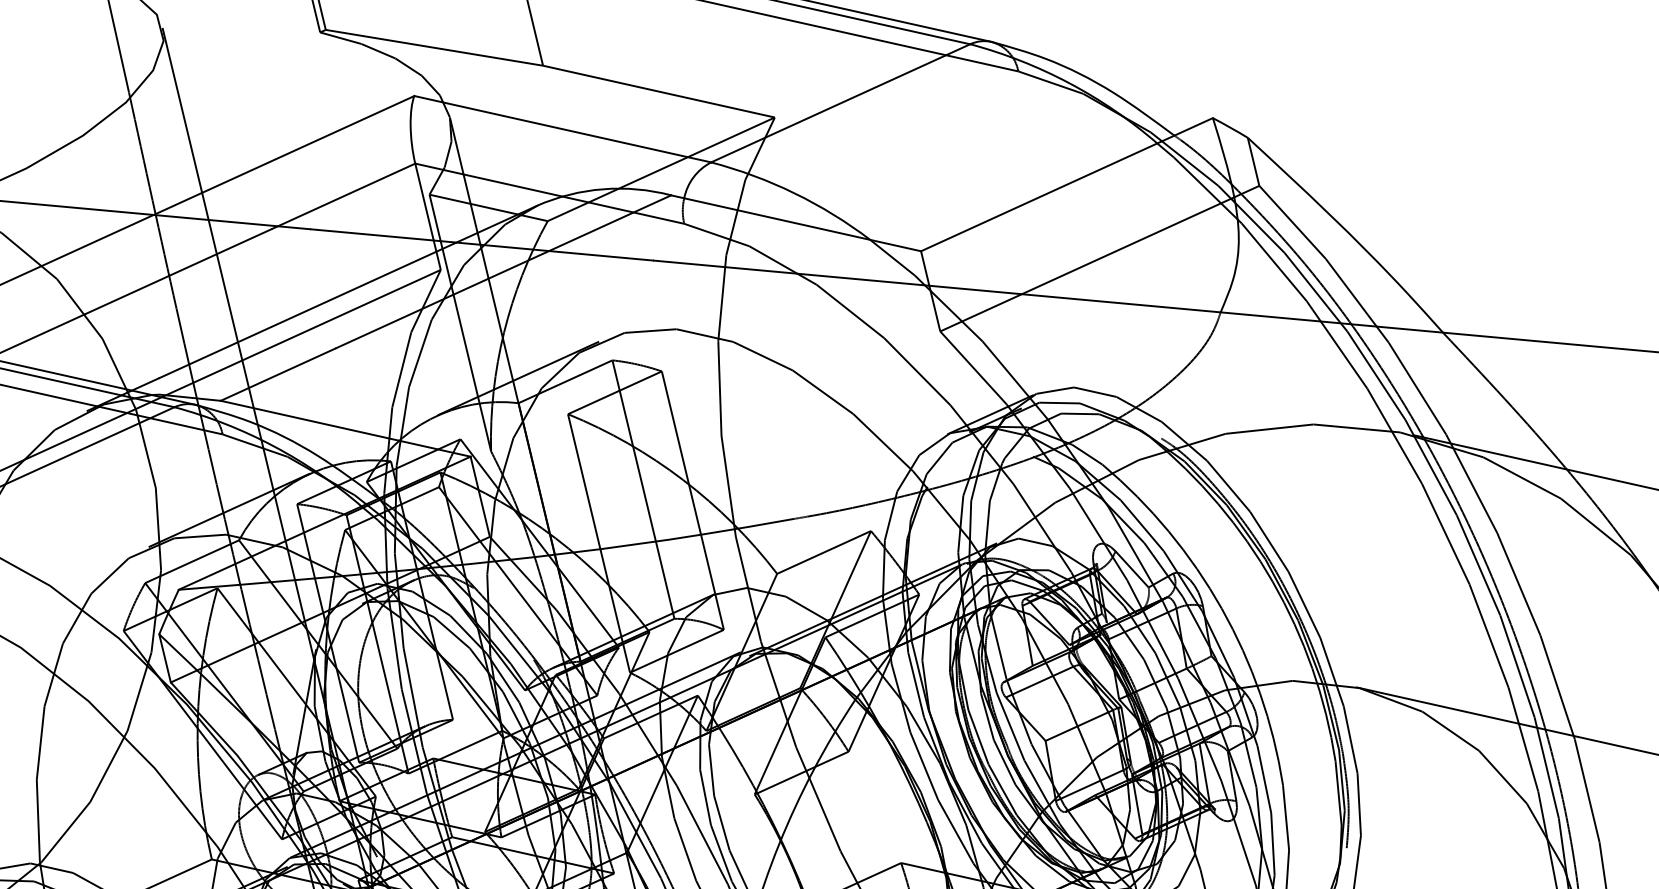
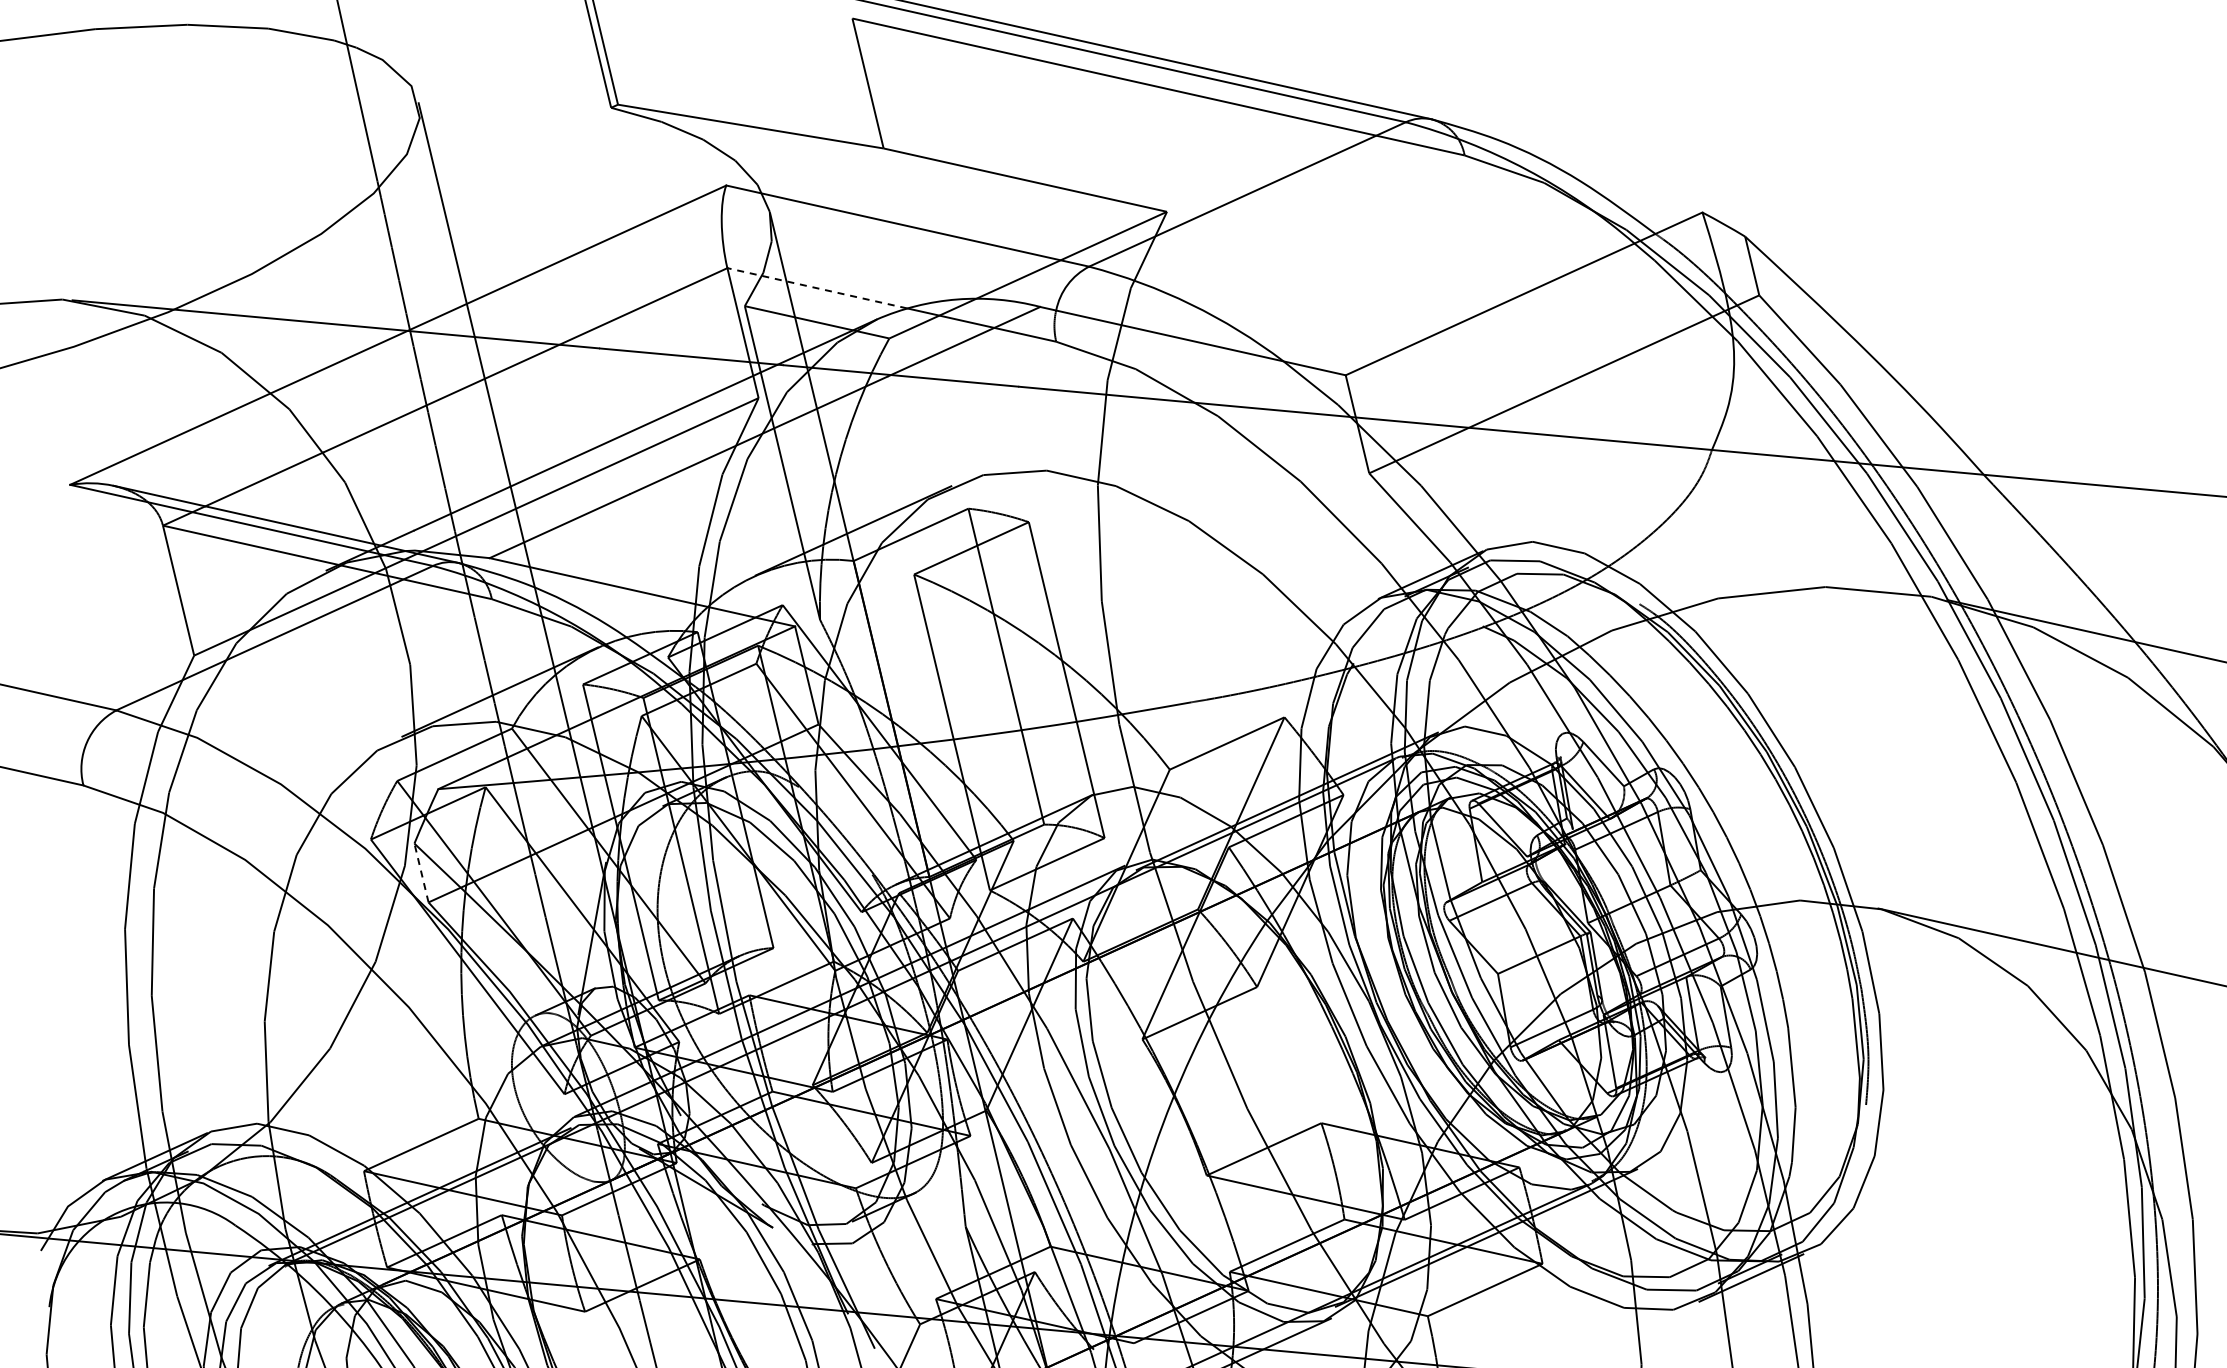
line: (488, 180) -> (816, 288), solid -> dashed
line: (165, 657) -> (421, 872), solid -> dashed

